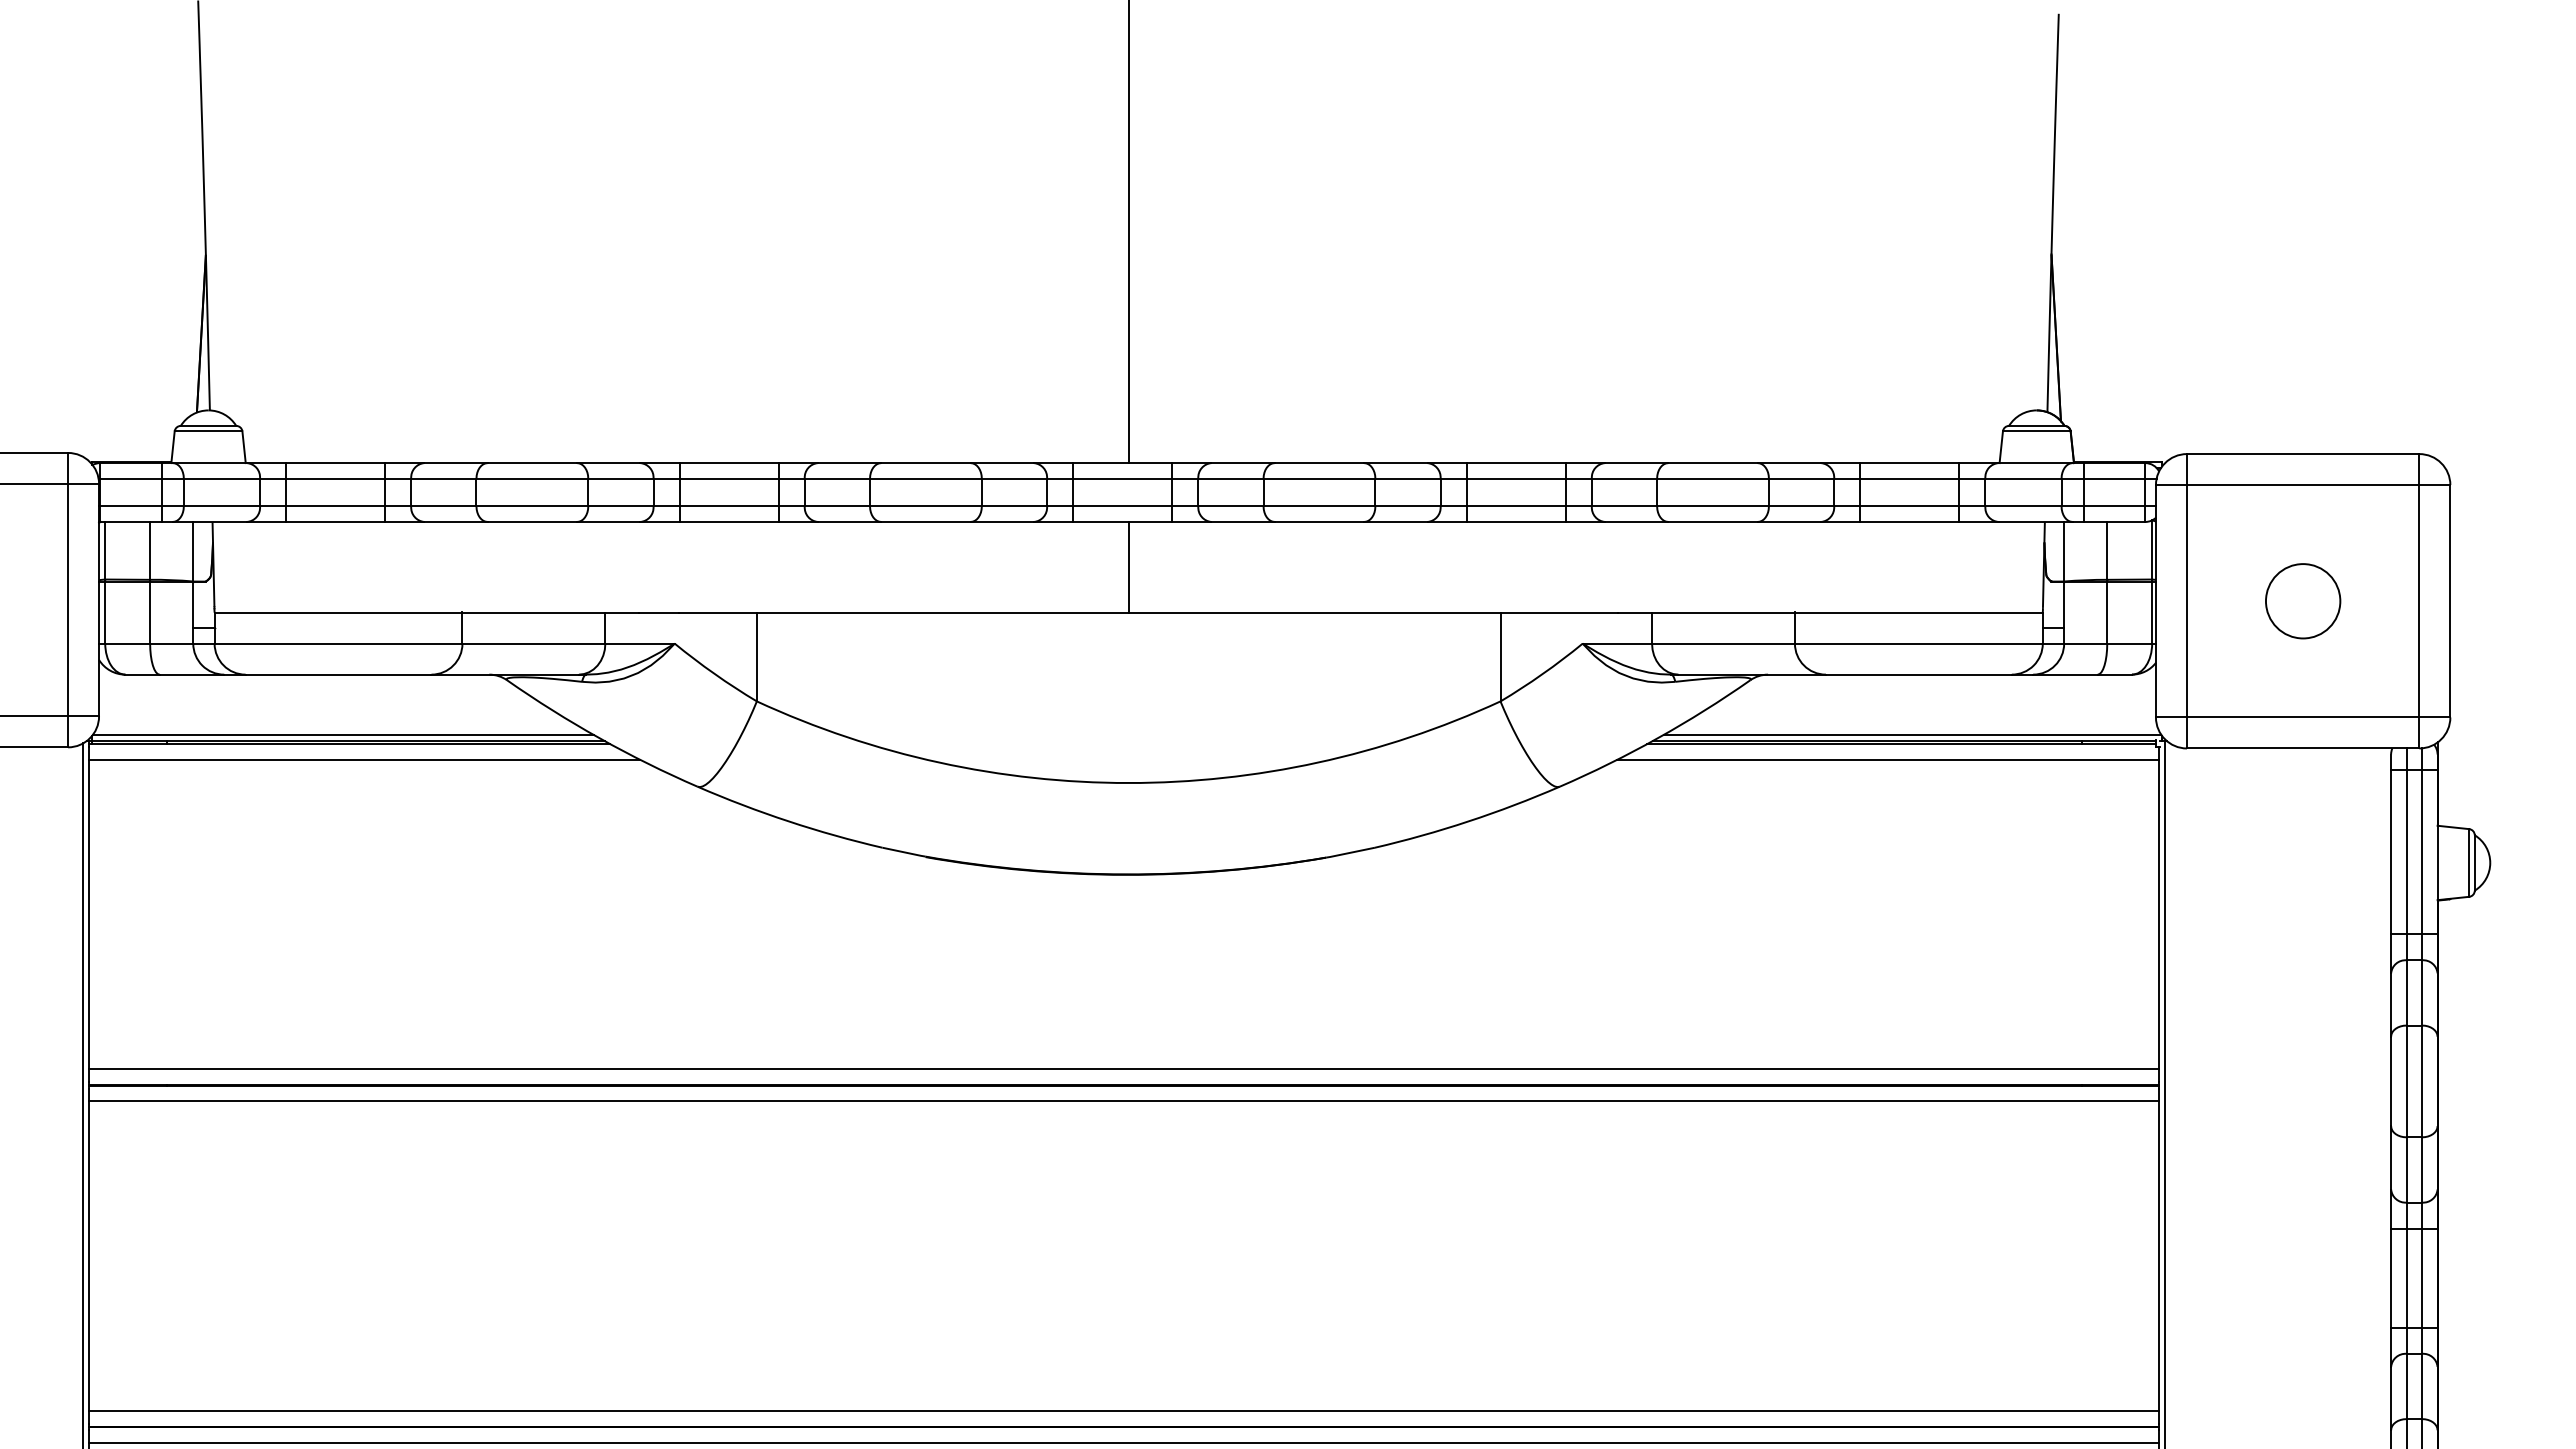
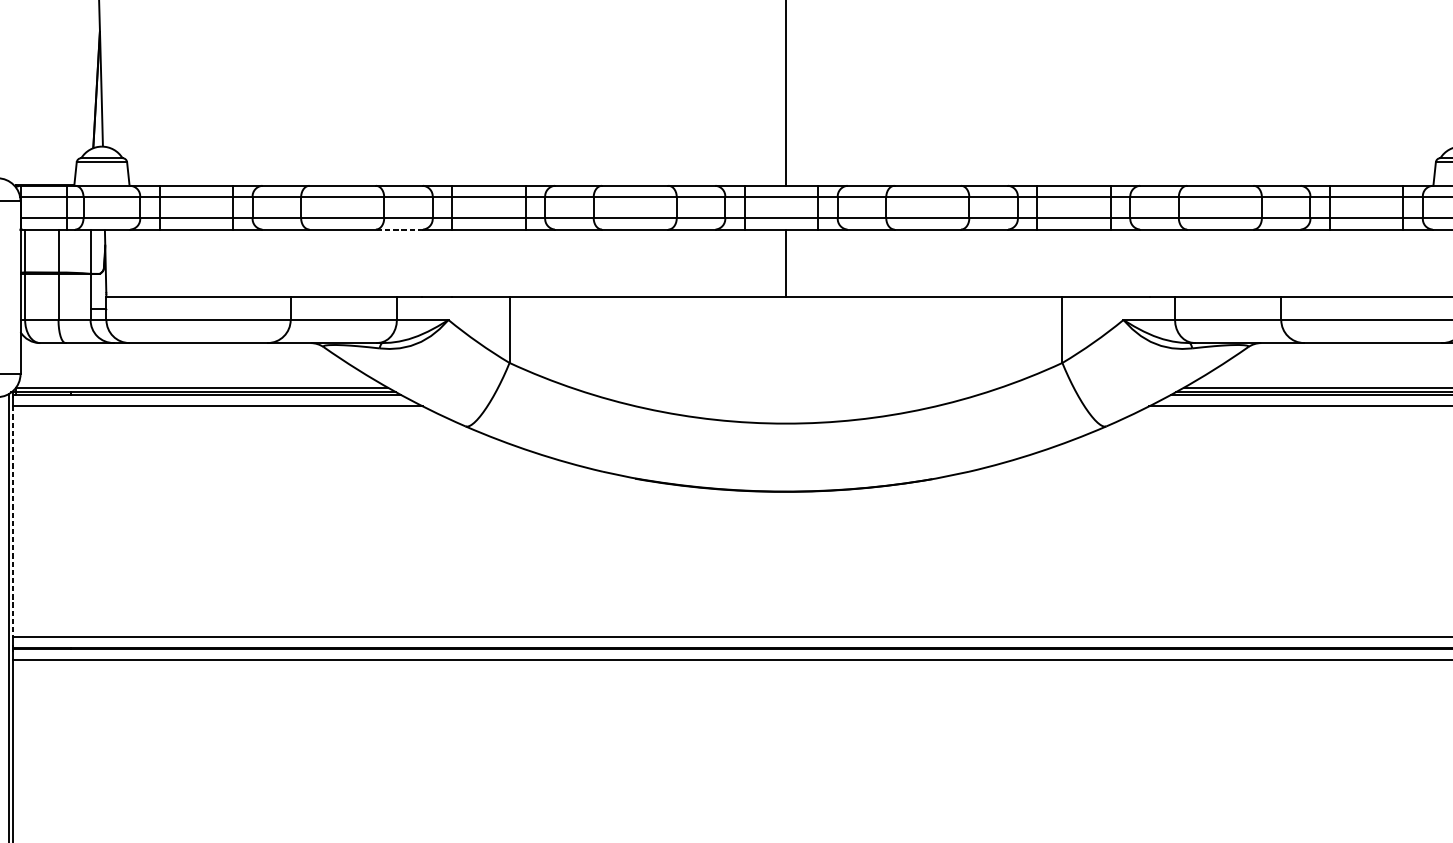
line: (608, 521) -> (399, 229), solid -> dashed
line: (89, 914) -> (13, 521), solid -> dashed

